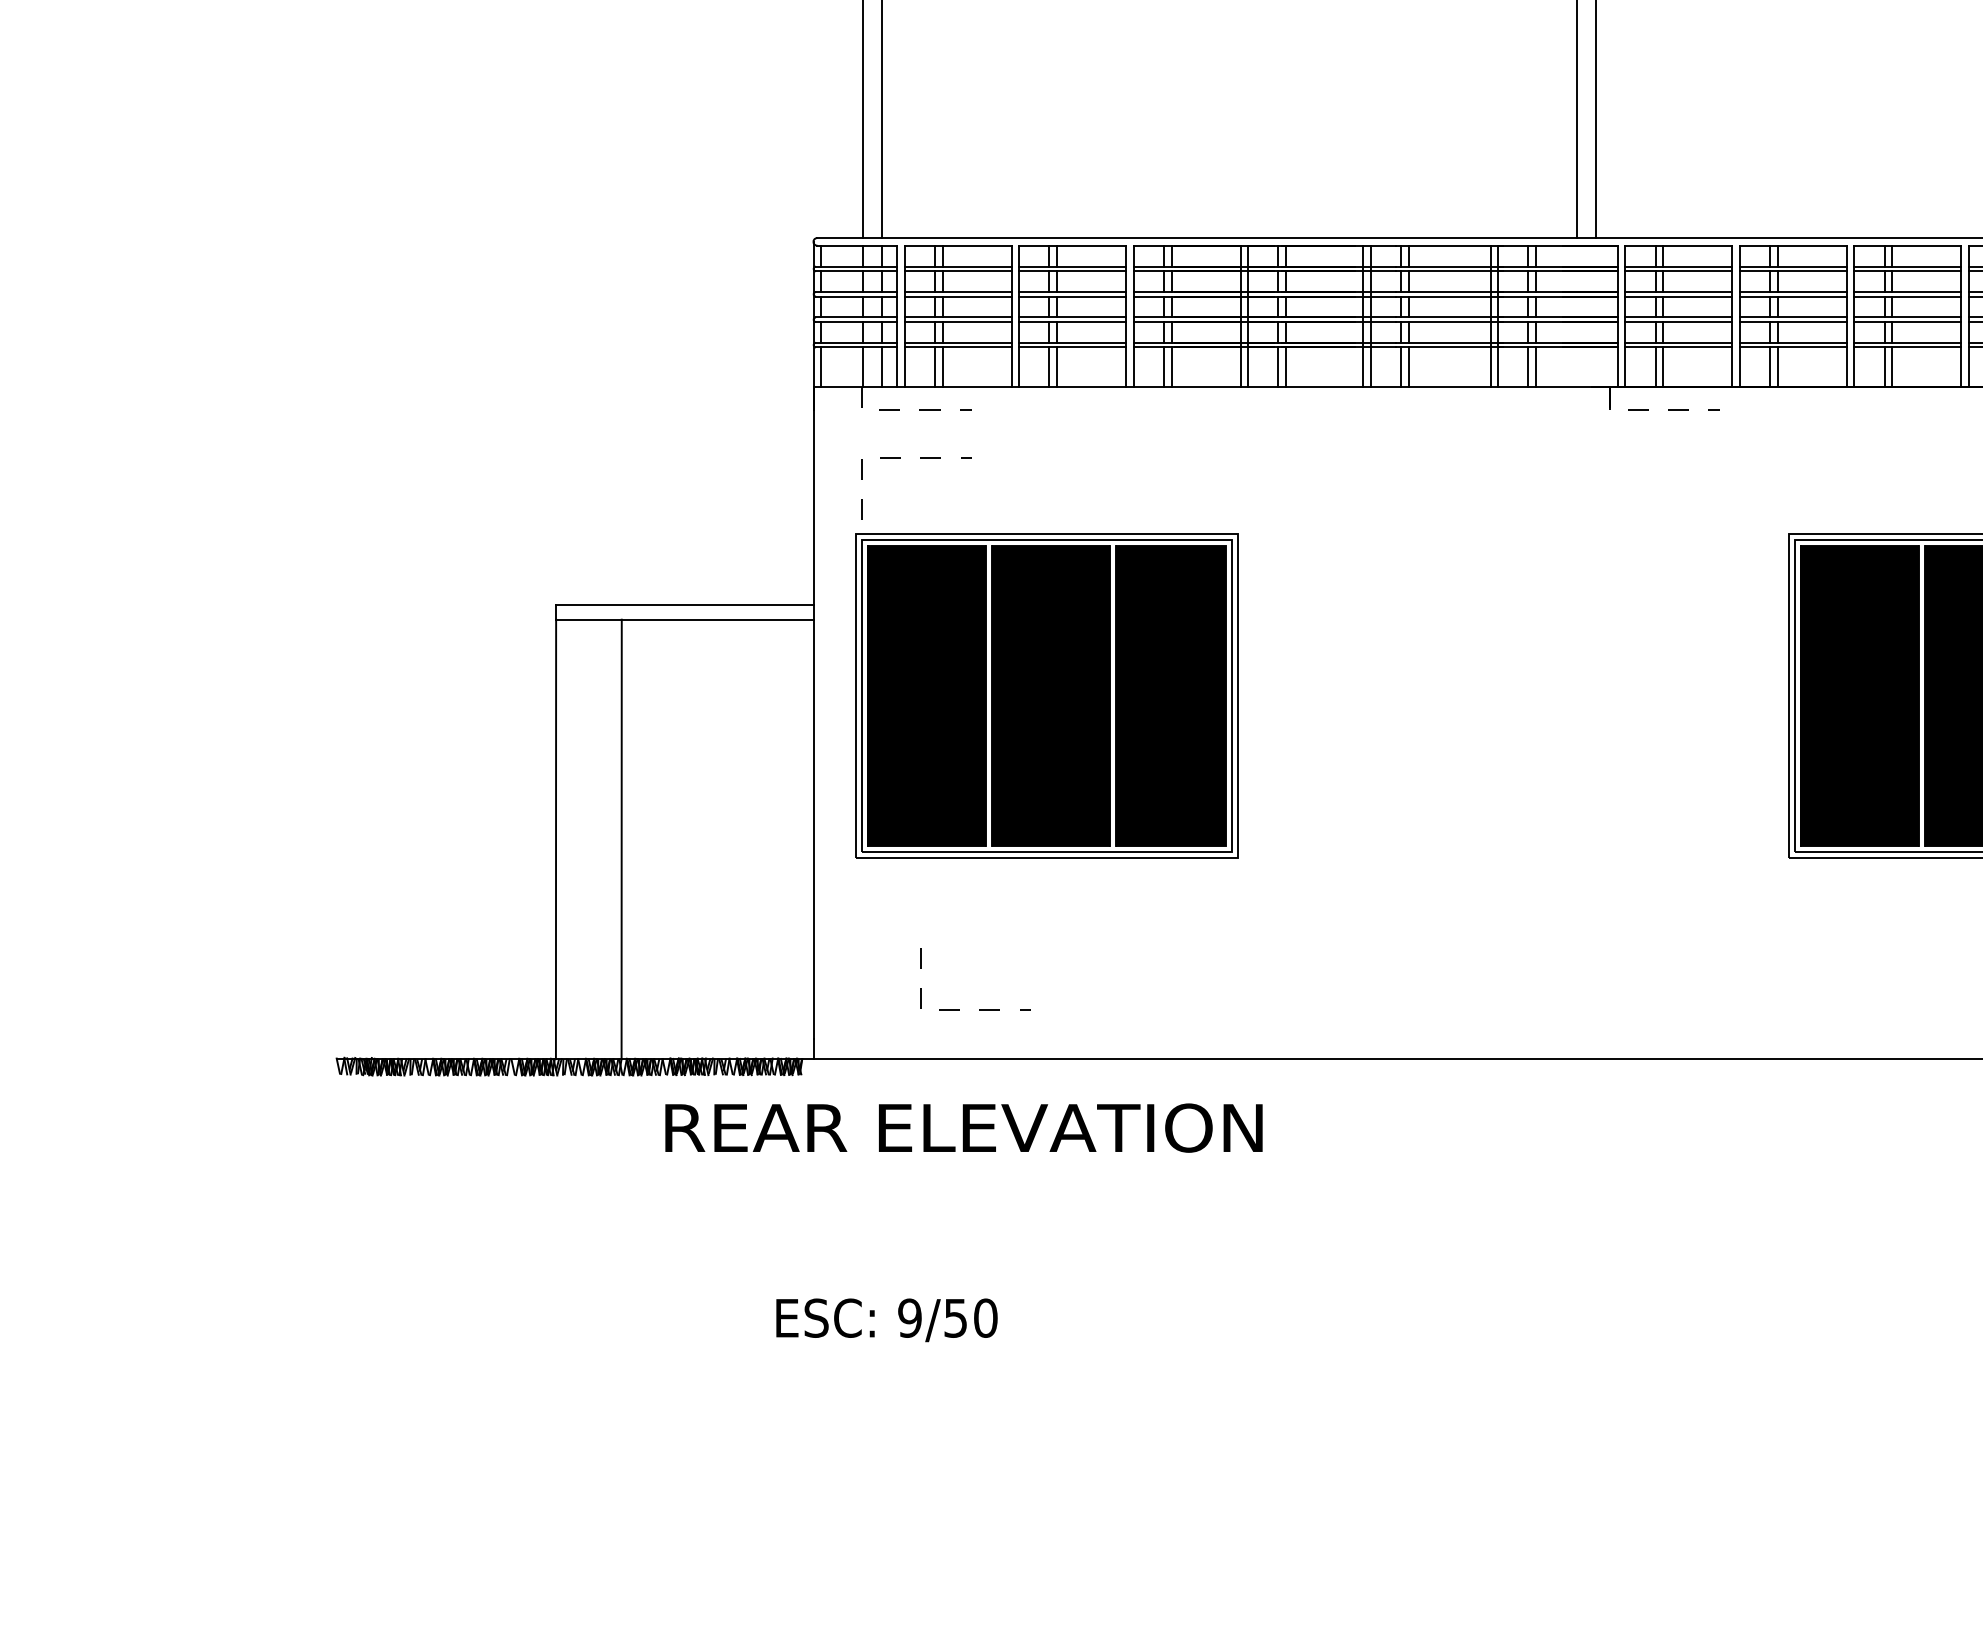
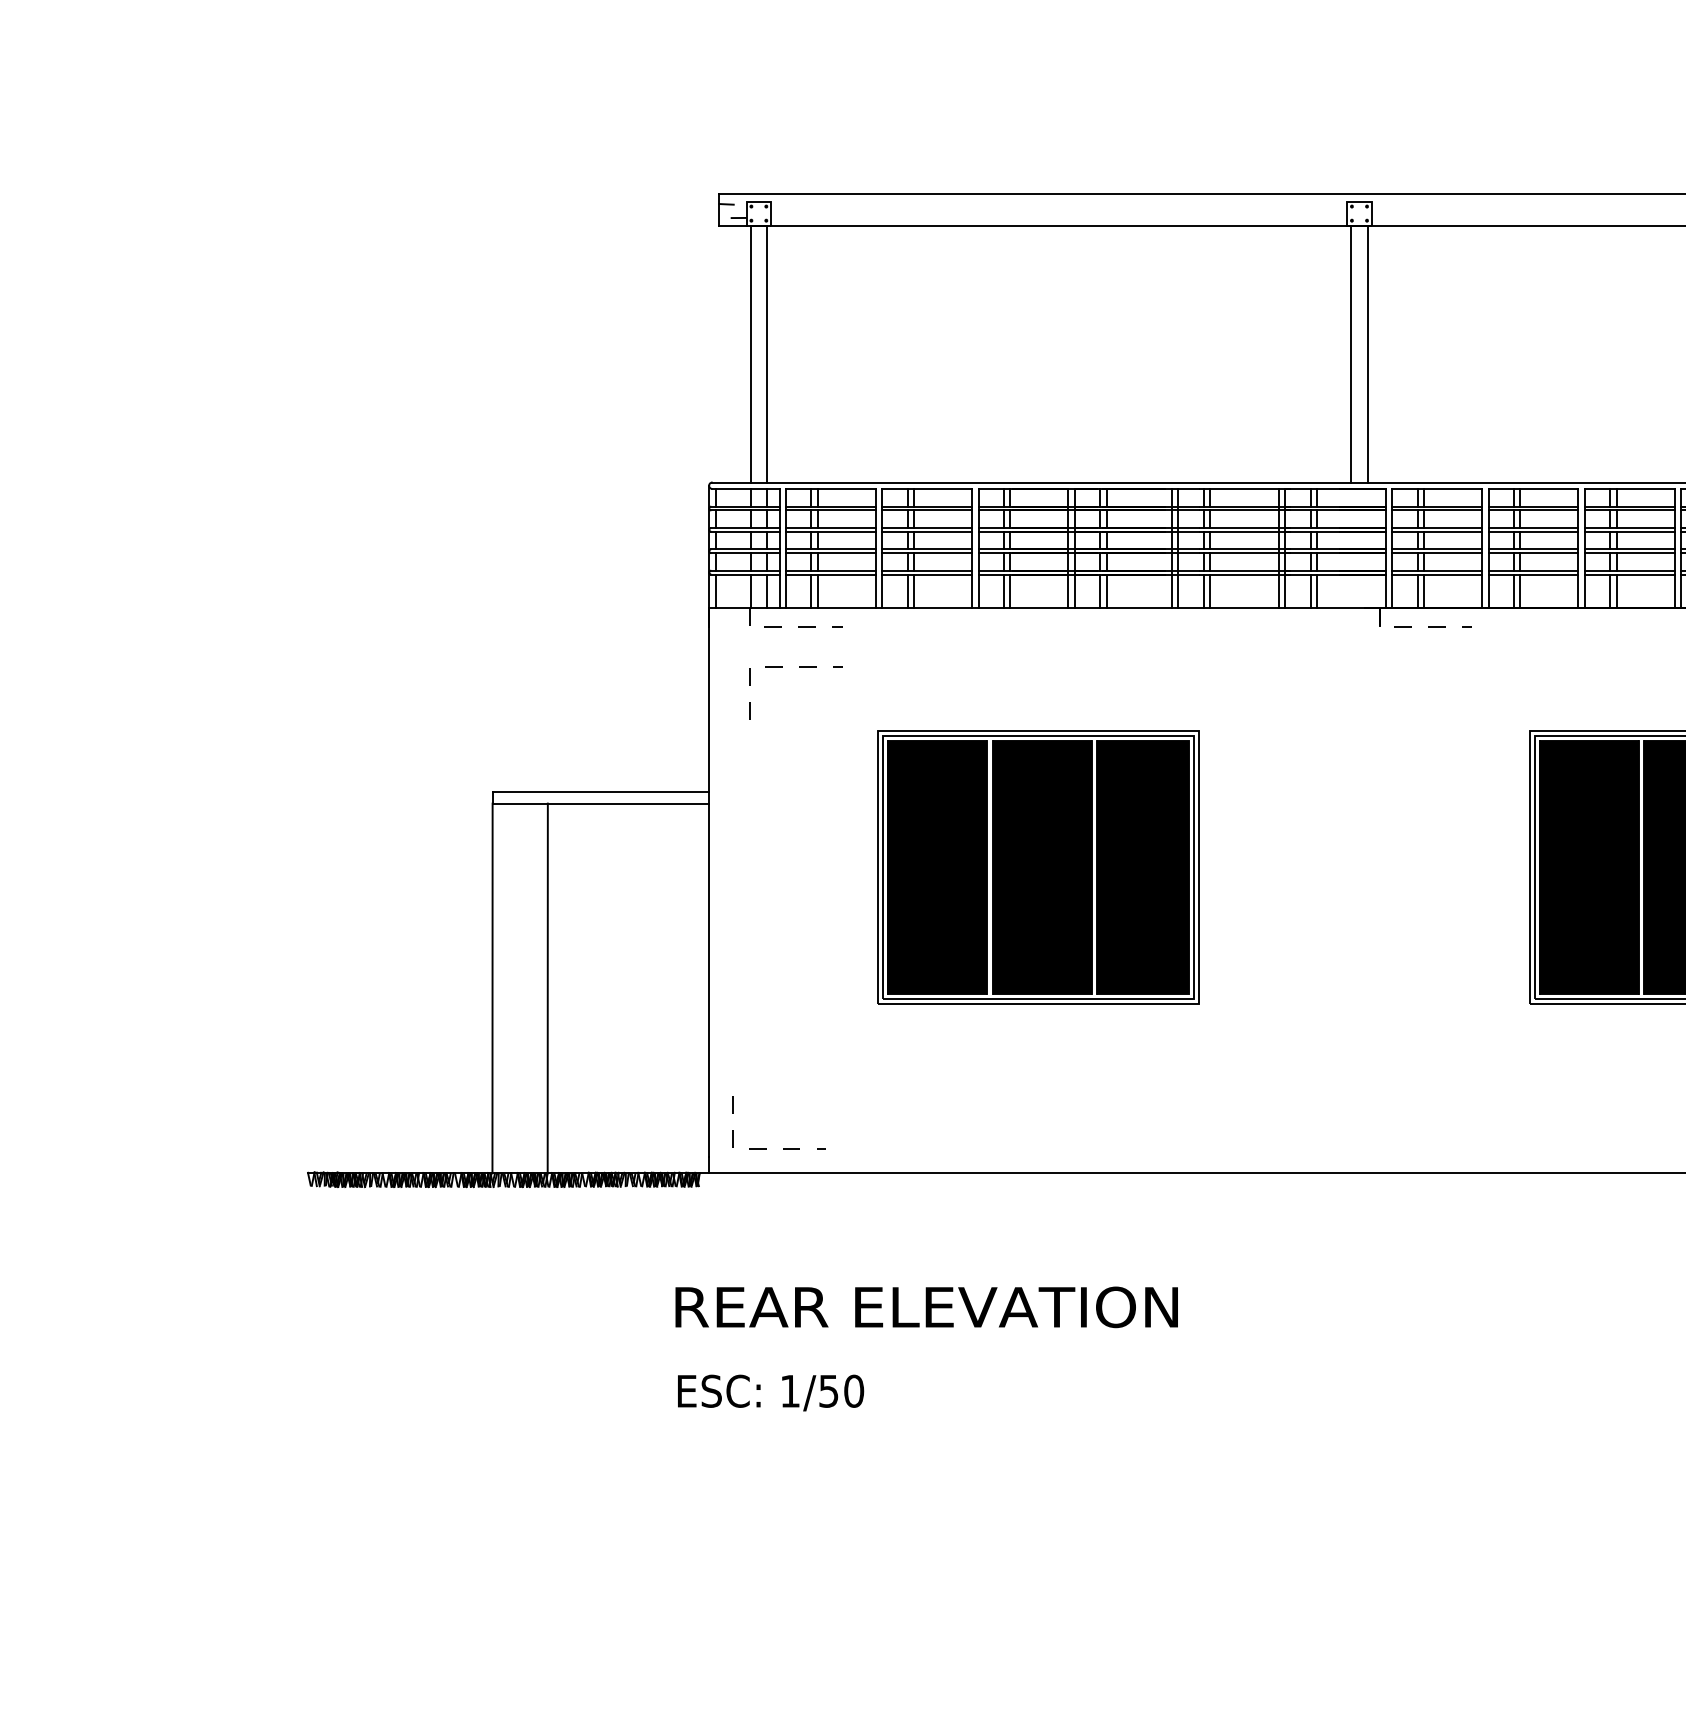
part: (1046, 695) -> (1038, 867), moved
line: (980, 1009) -> (783, 1148), moved
text: (963, 1128) -> (926, 1307), moved
text: (910, 1317) -> (790, 1390), 9/50 -> 1/50

